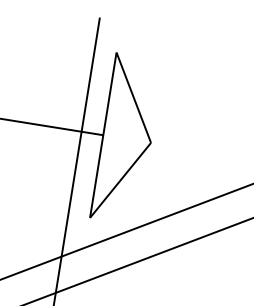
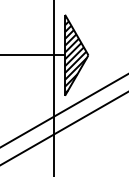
hatch: (124, 139) -> (75, 55), added

